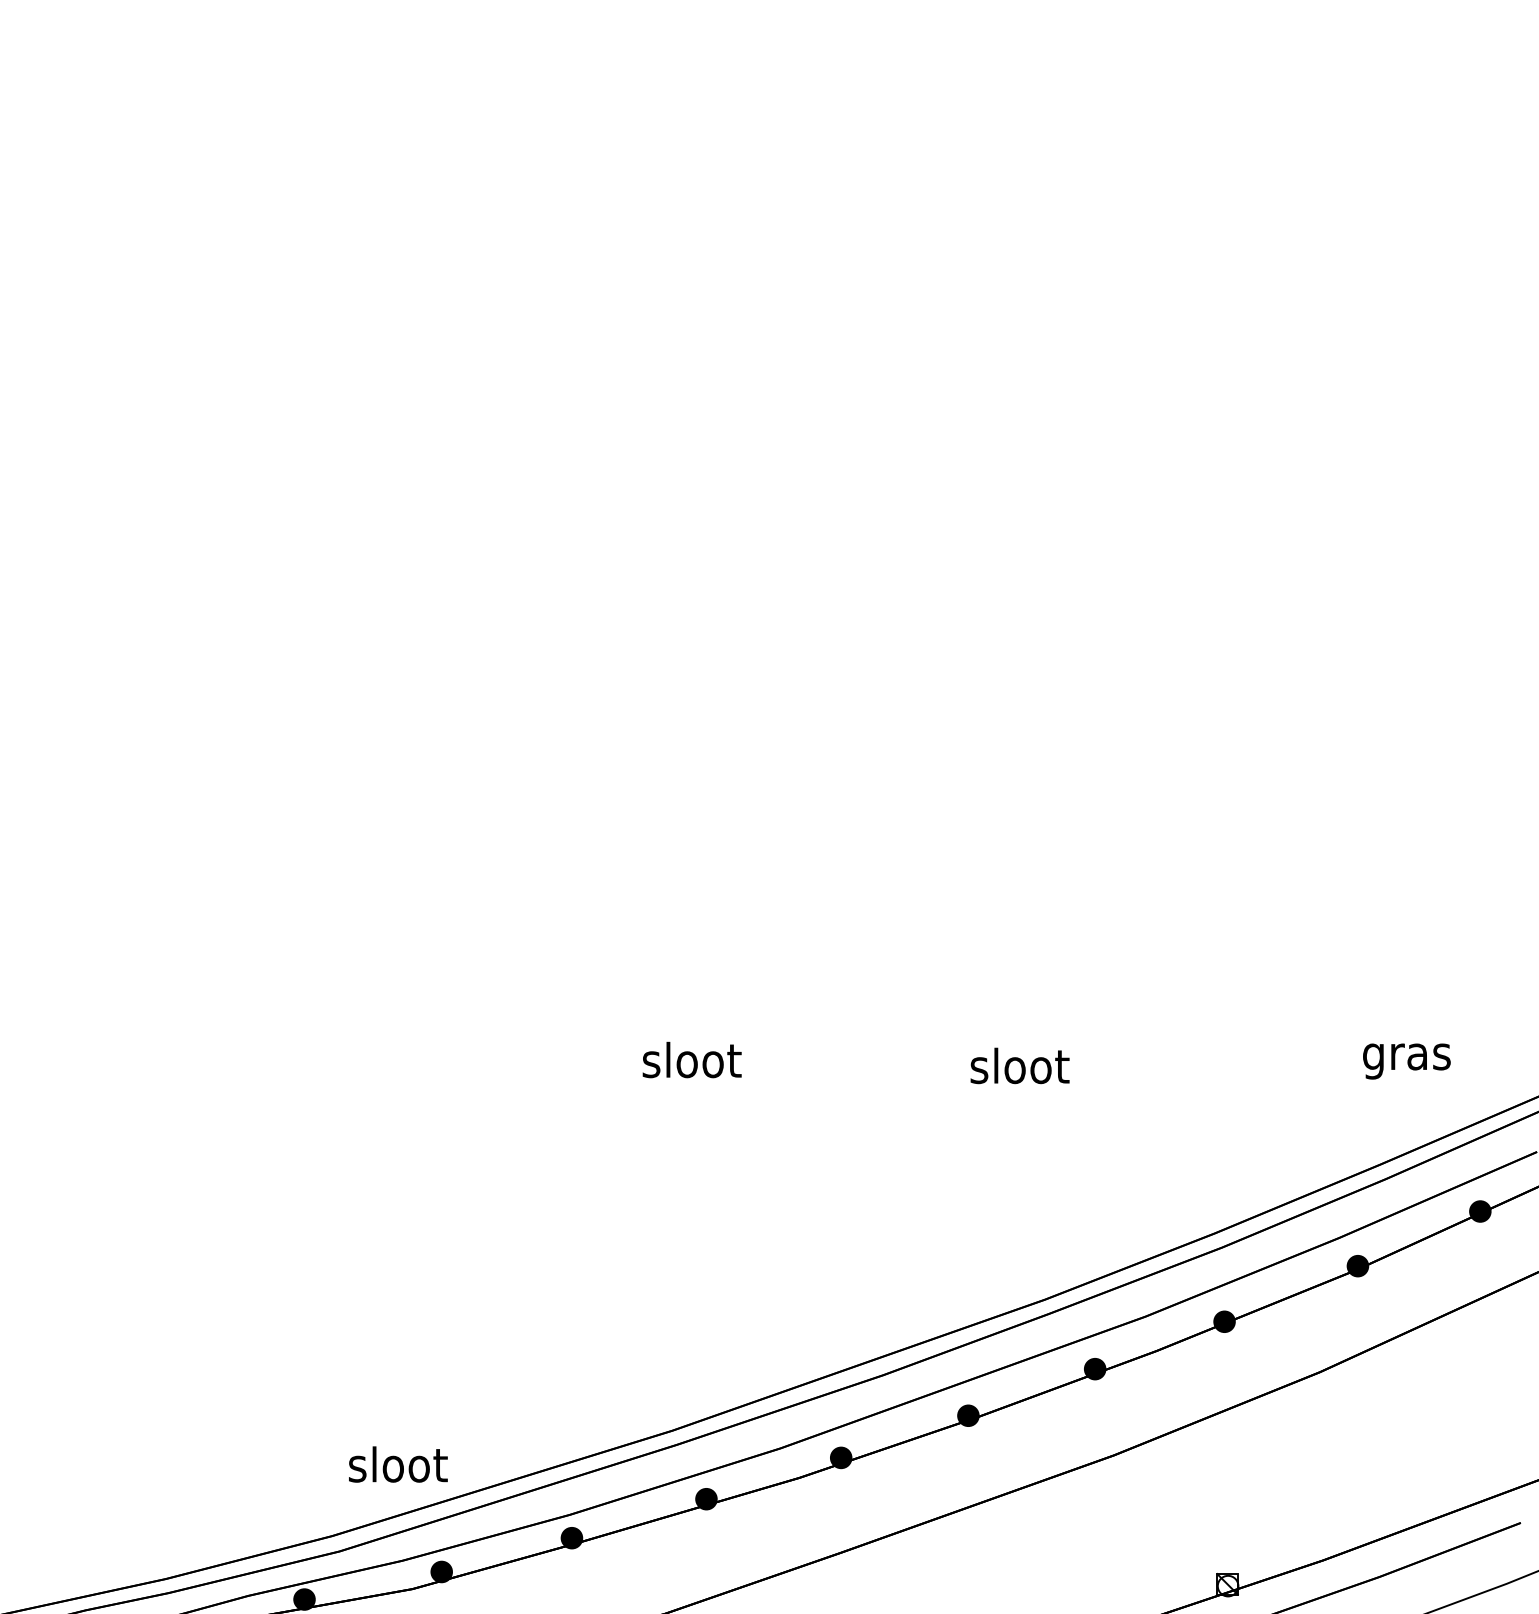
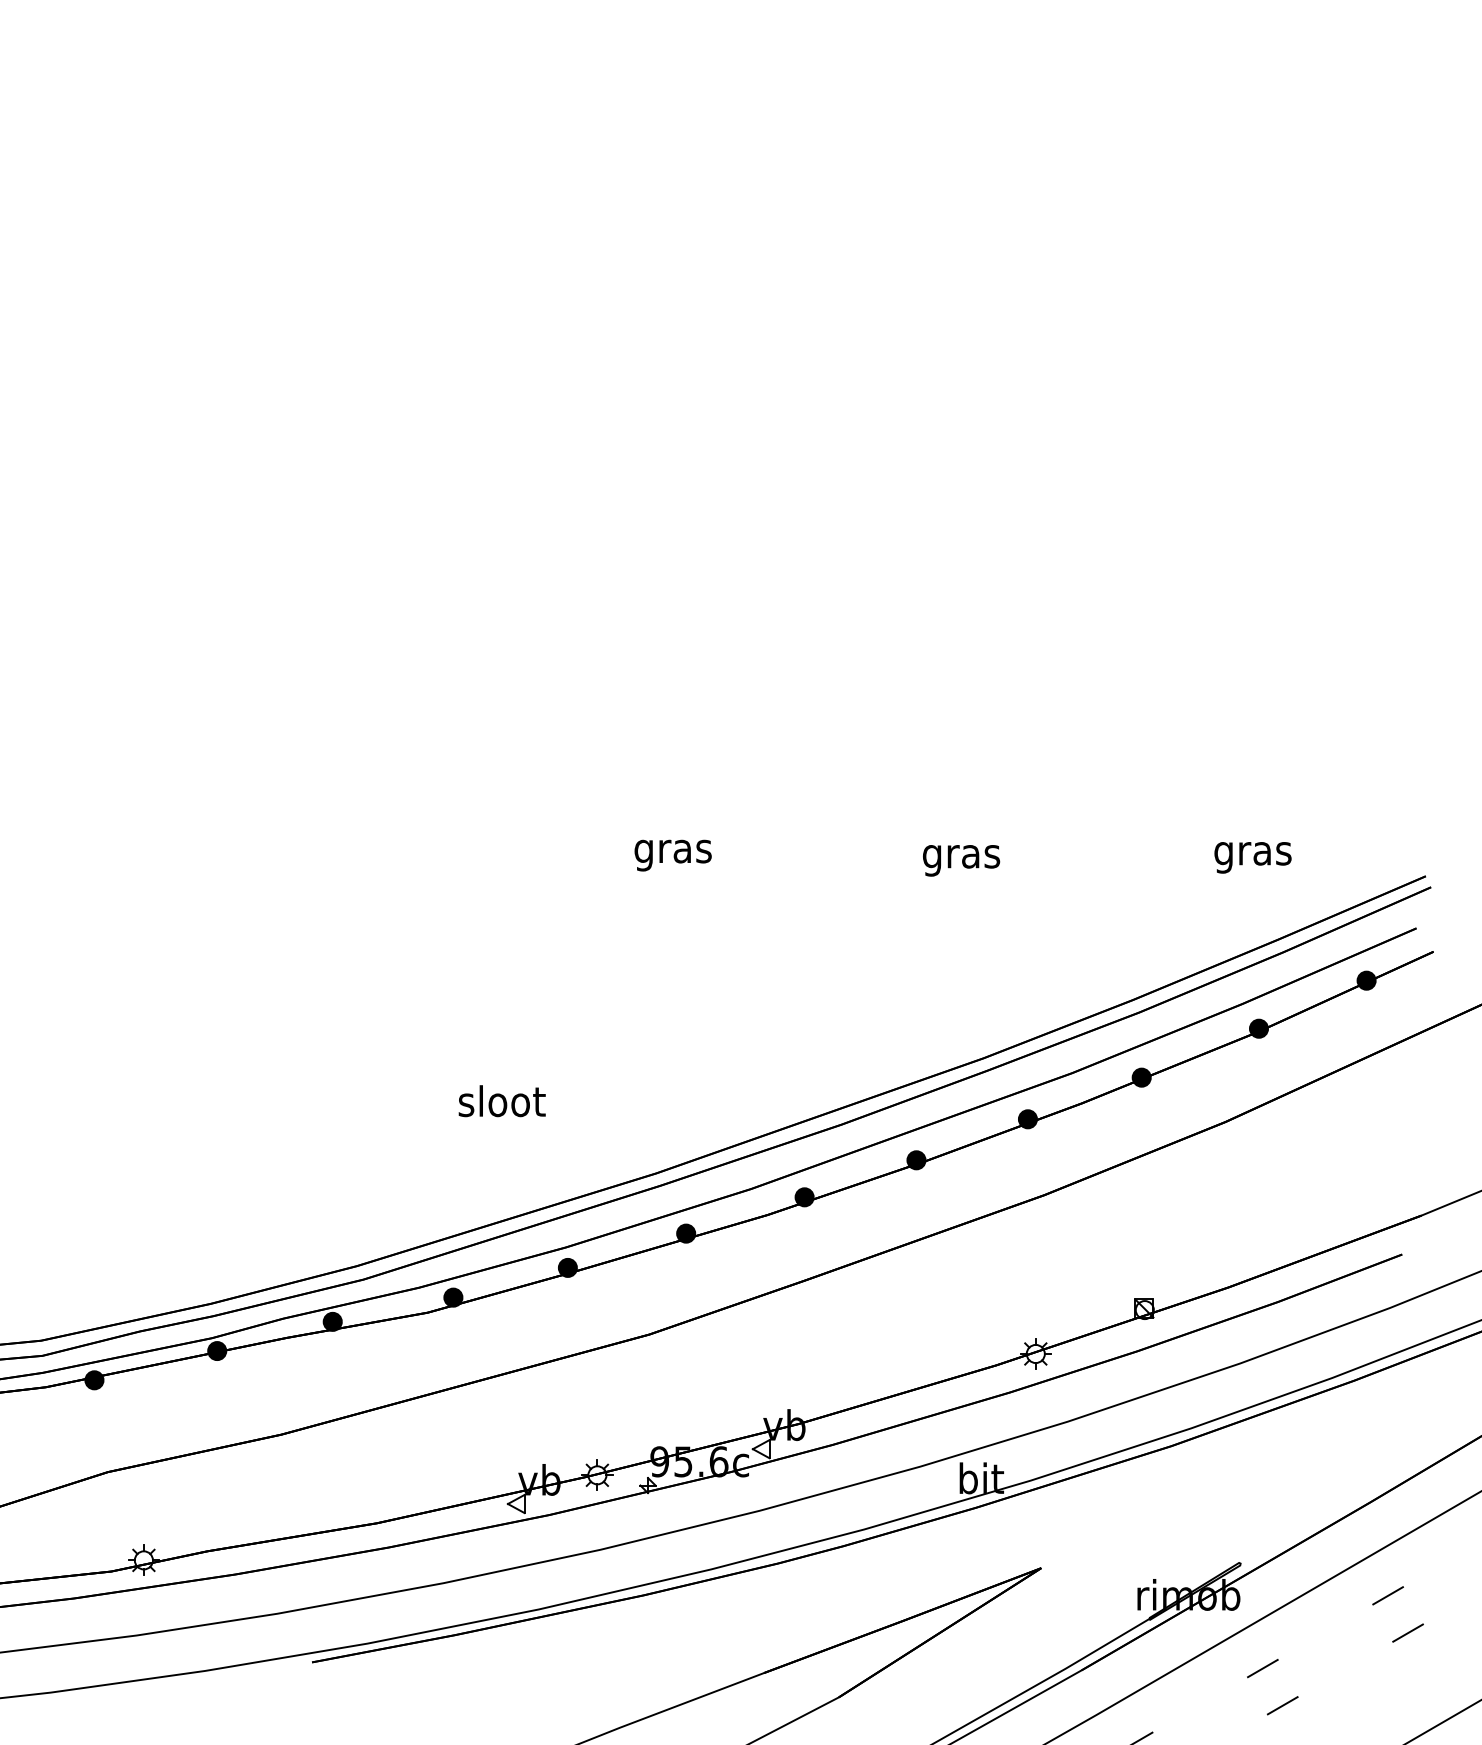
text: (1406, 1061) -> (1252, 857), moved
text: (692, 1064) -> (673, 851), sloot -> gras
text: (1019, 1070) -> (961, 856), sloot -> gras
text: (397, 1464) -> (501, 1101), moved

